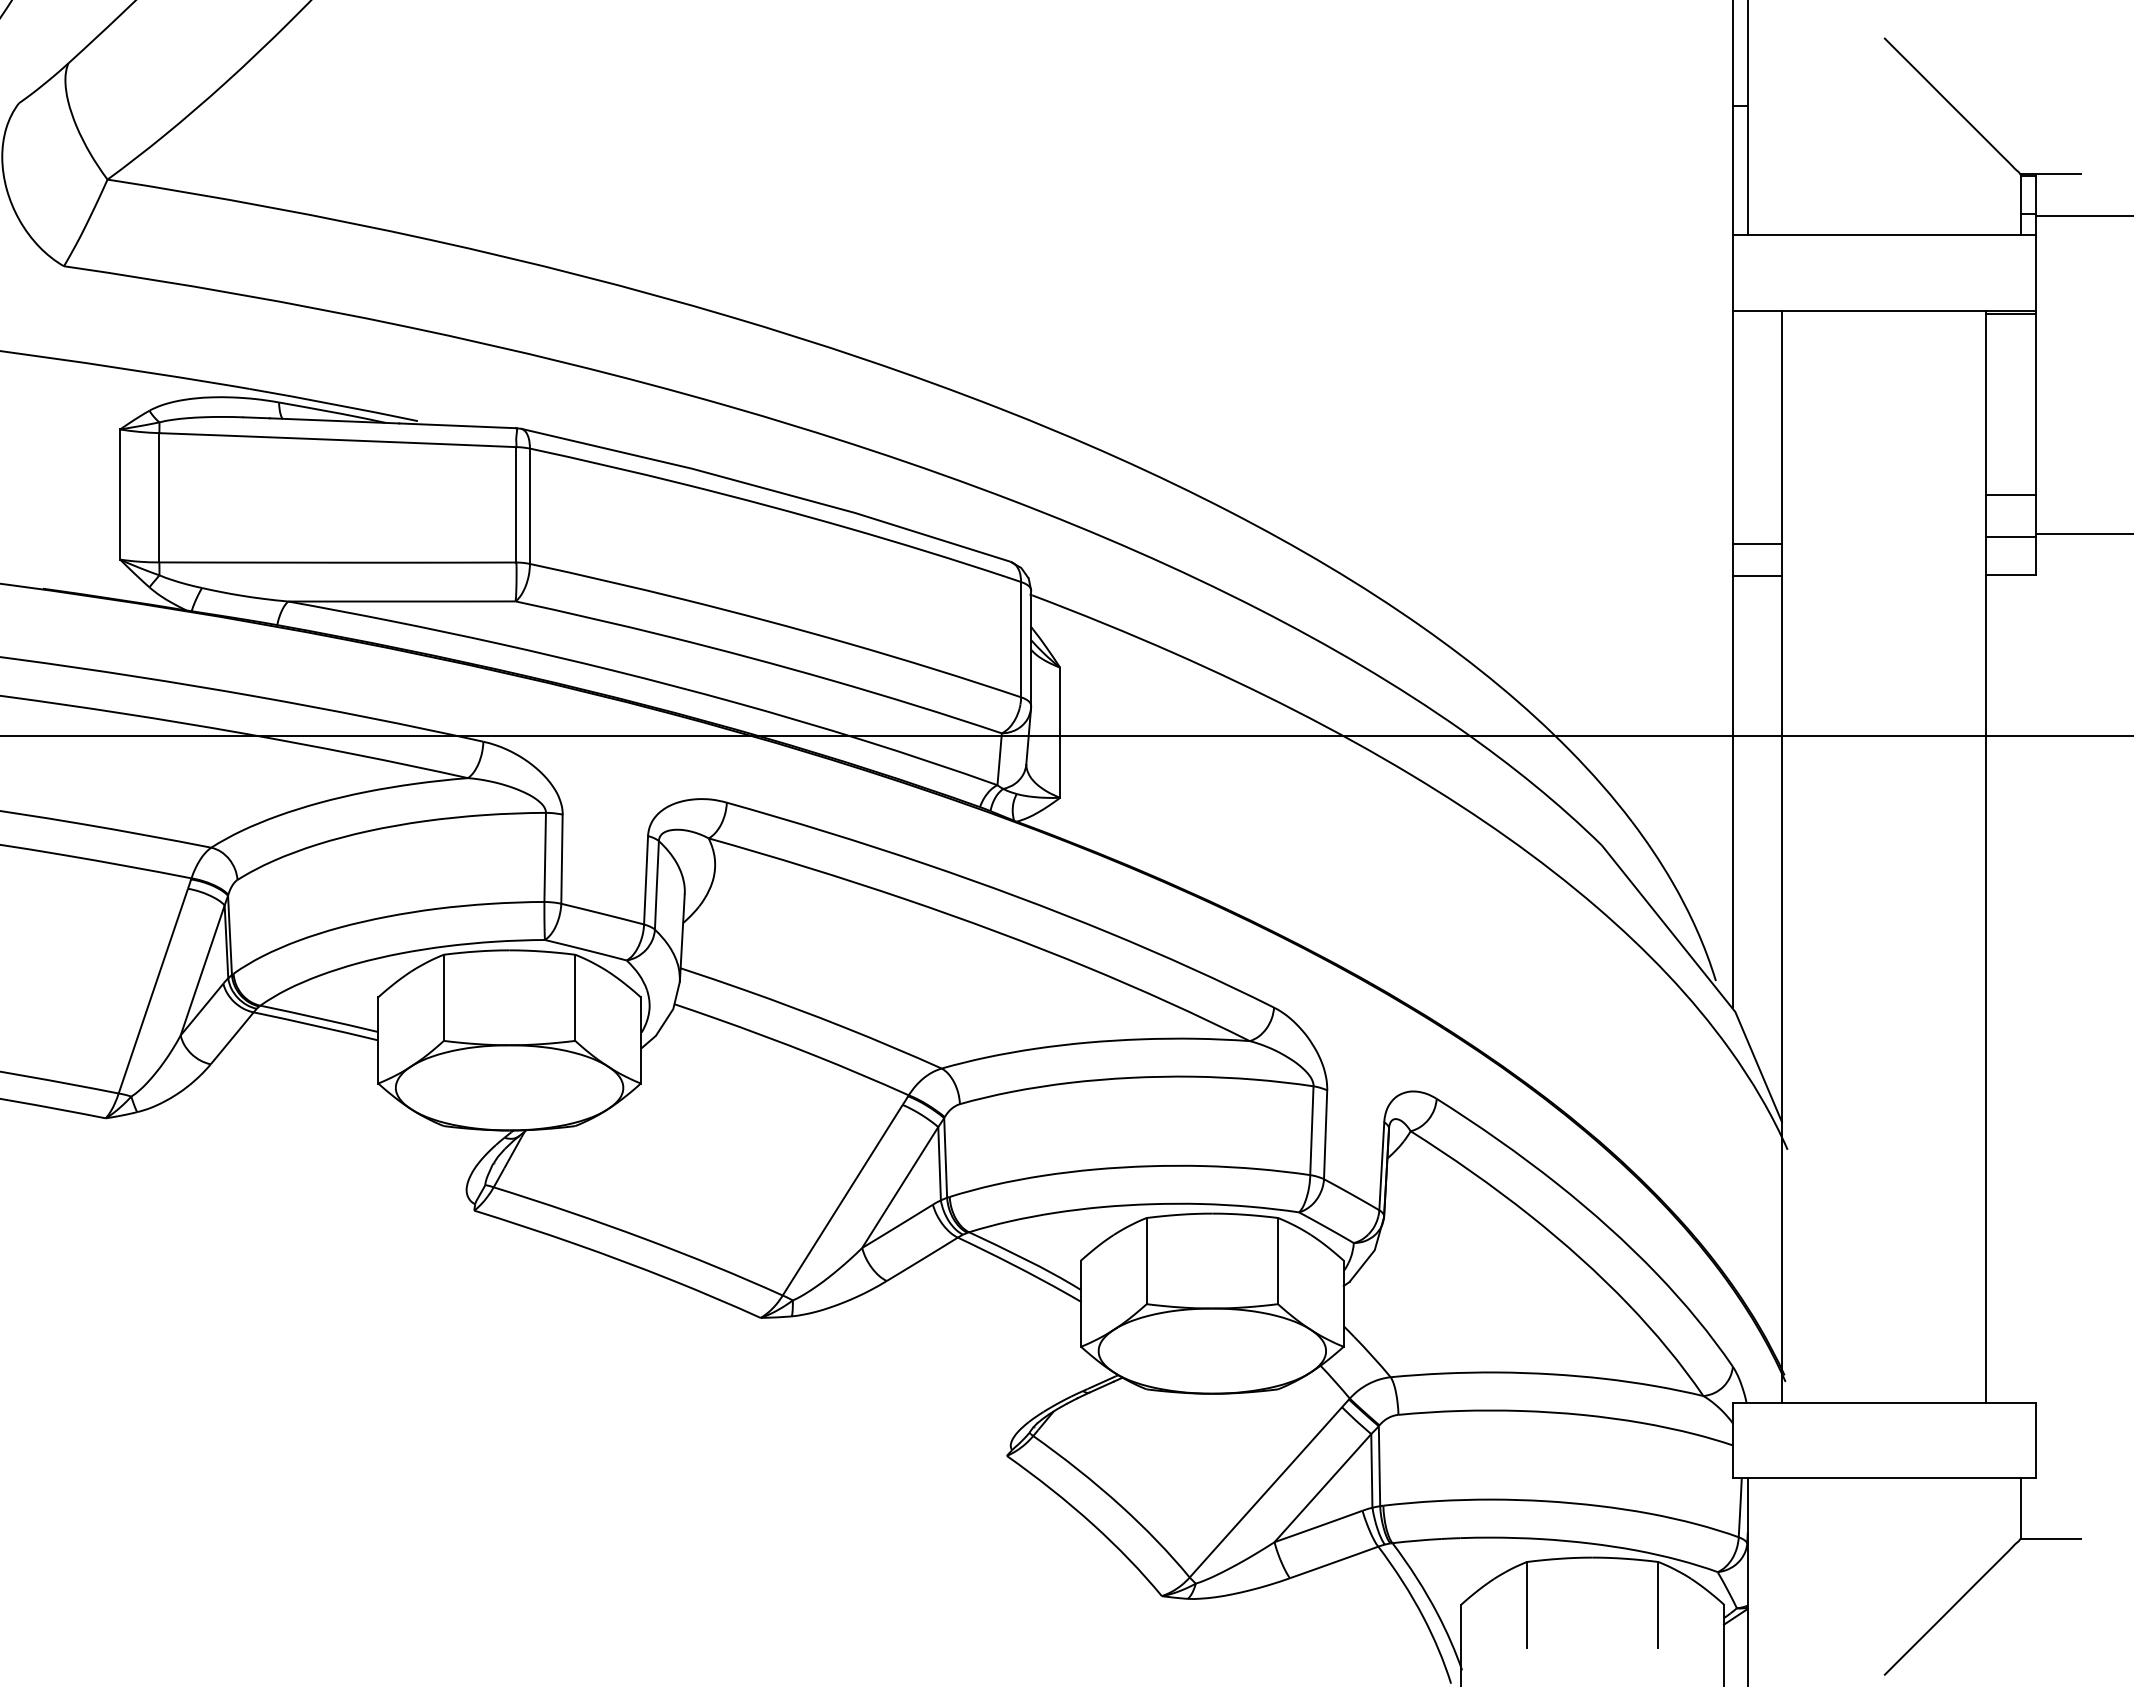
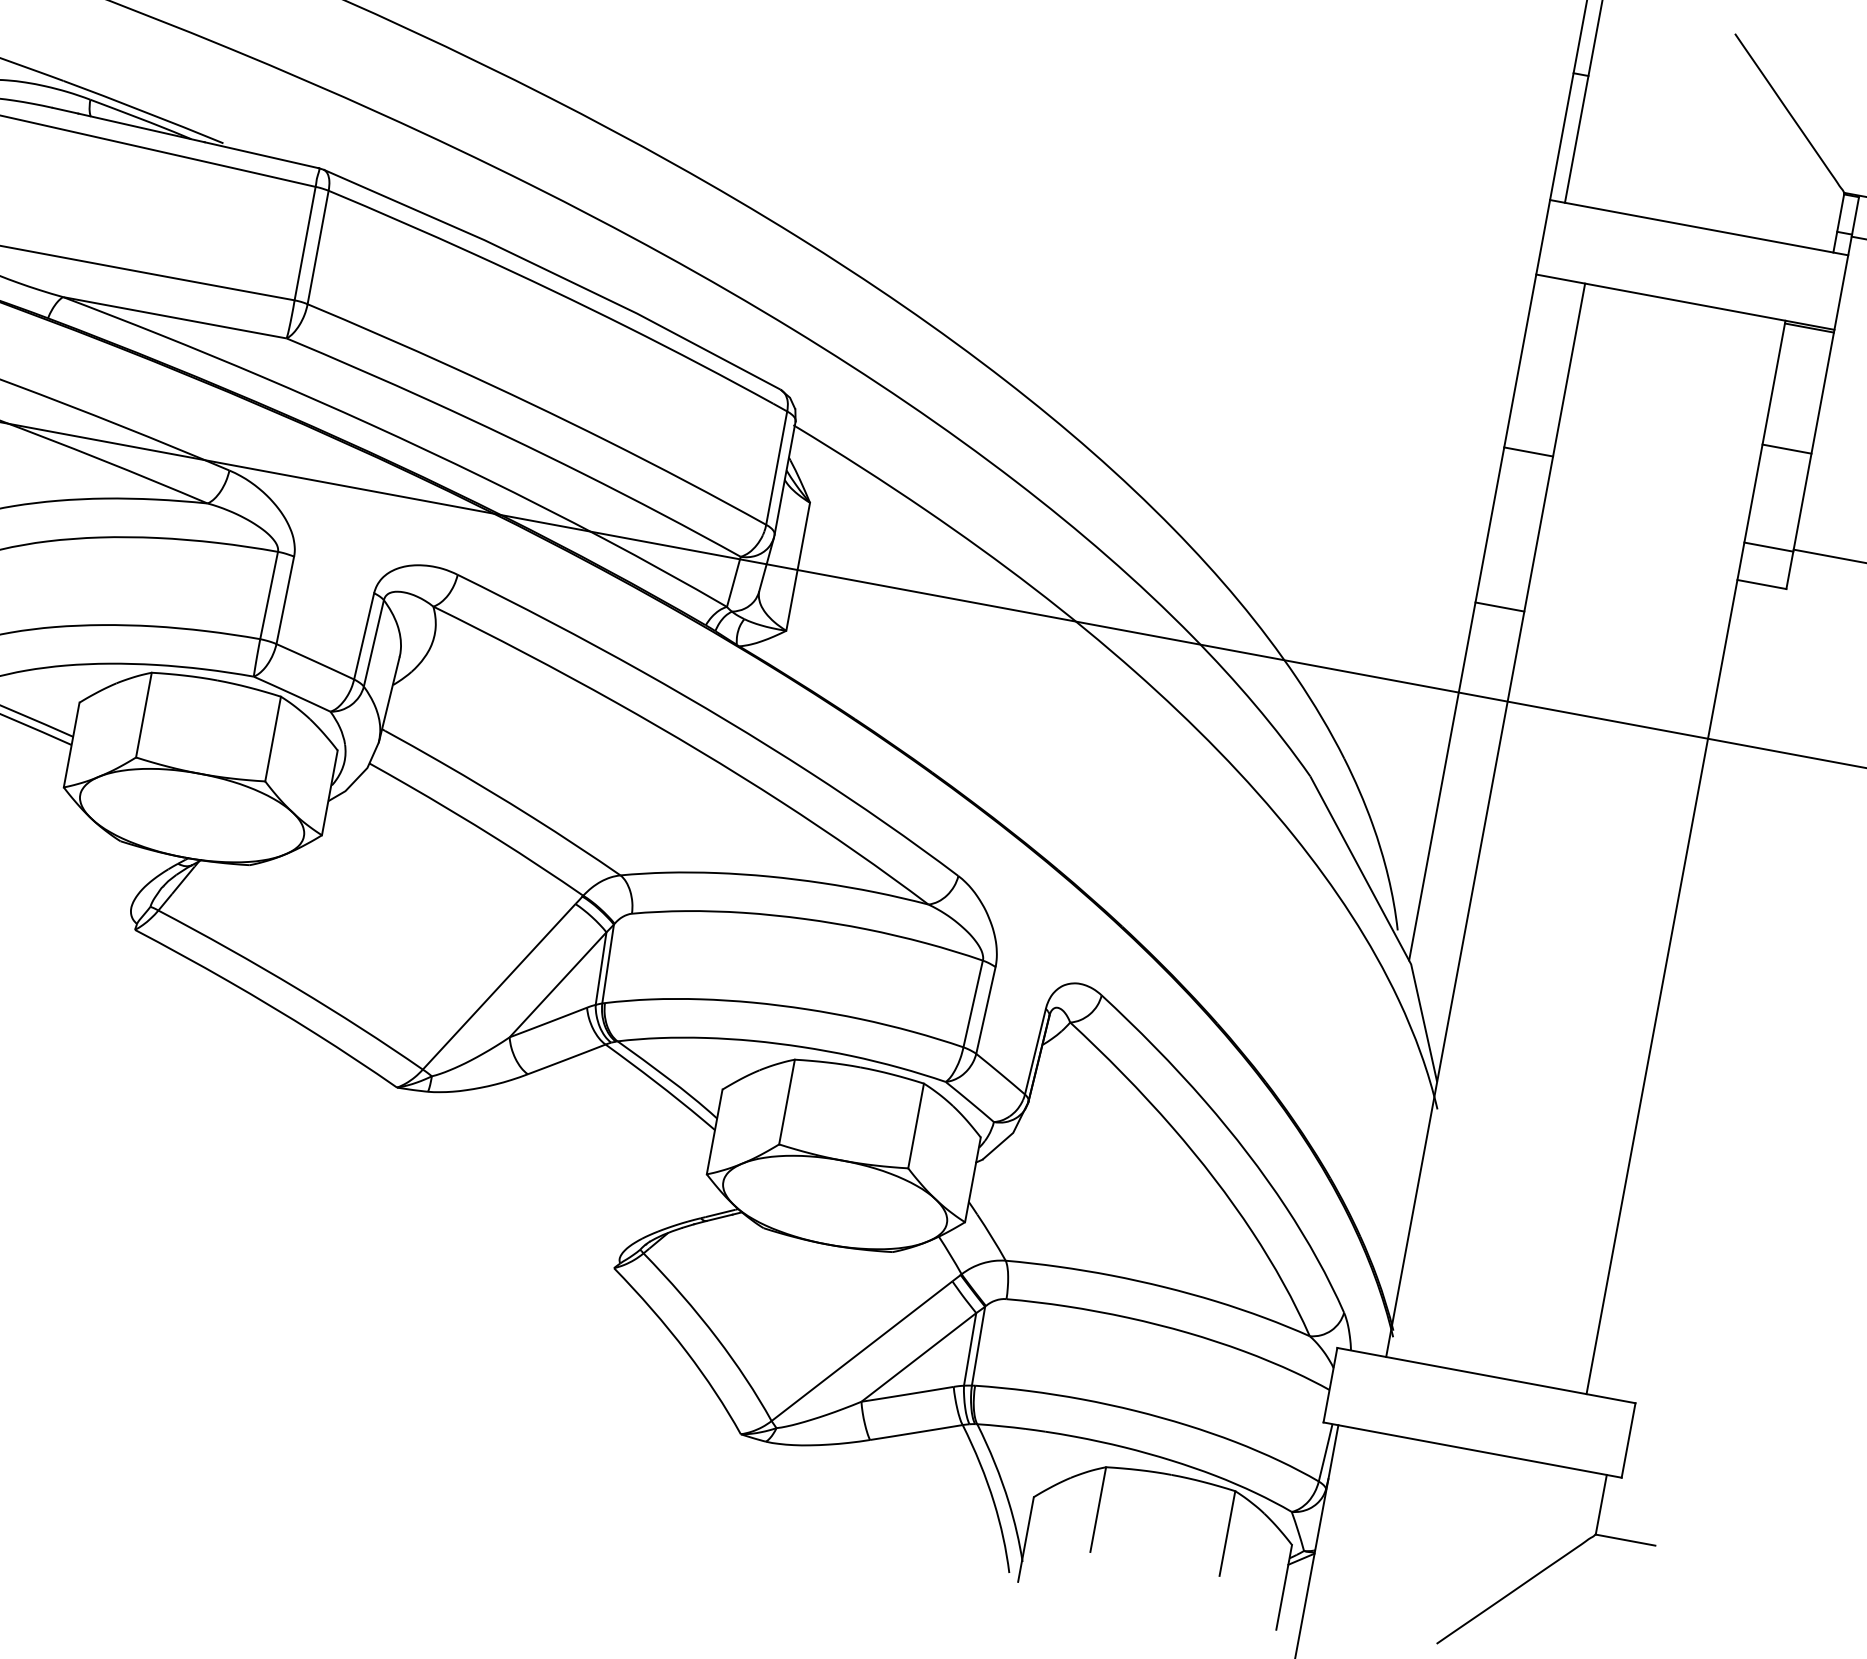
line: (2010, 494) -> (1786, 448), moved
line: (1757, 543) -> (1528, 451), moved
line: (1757, 576) -> (1499, 607), moved

